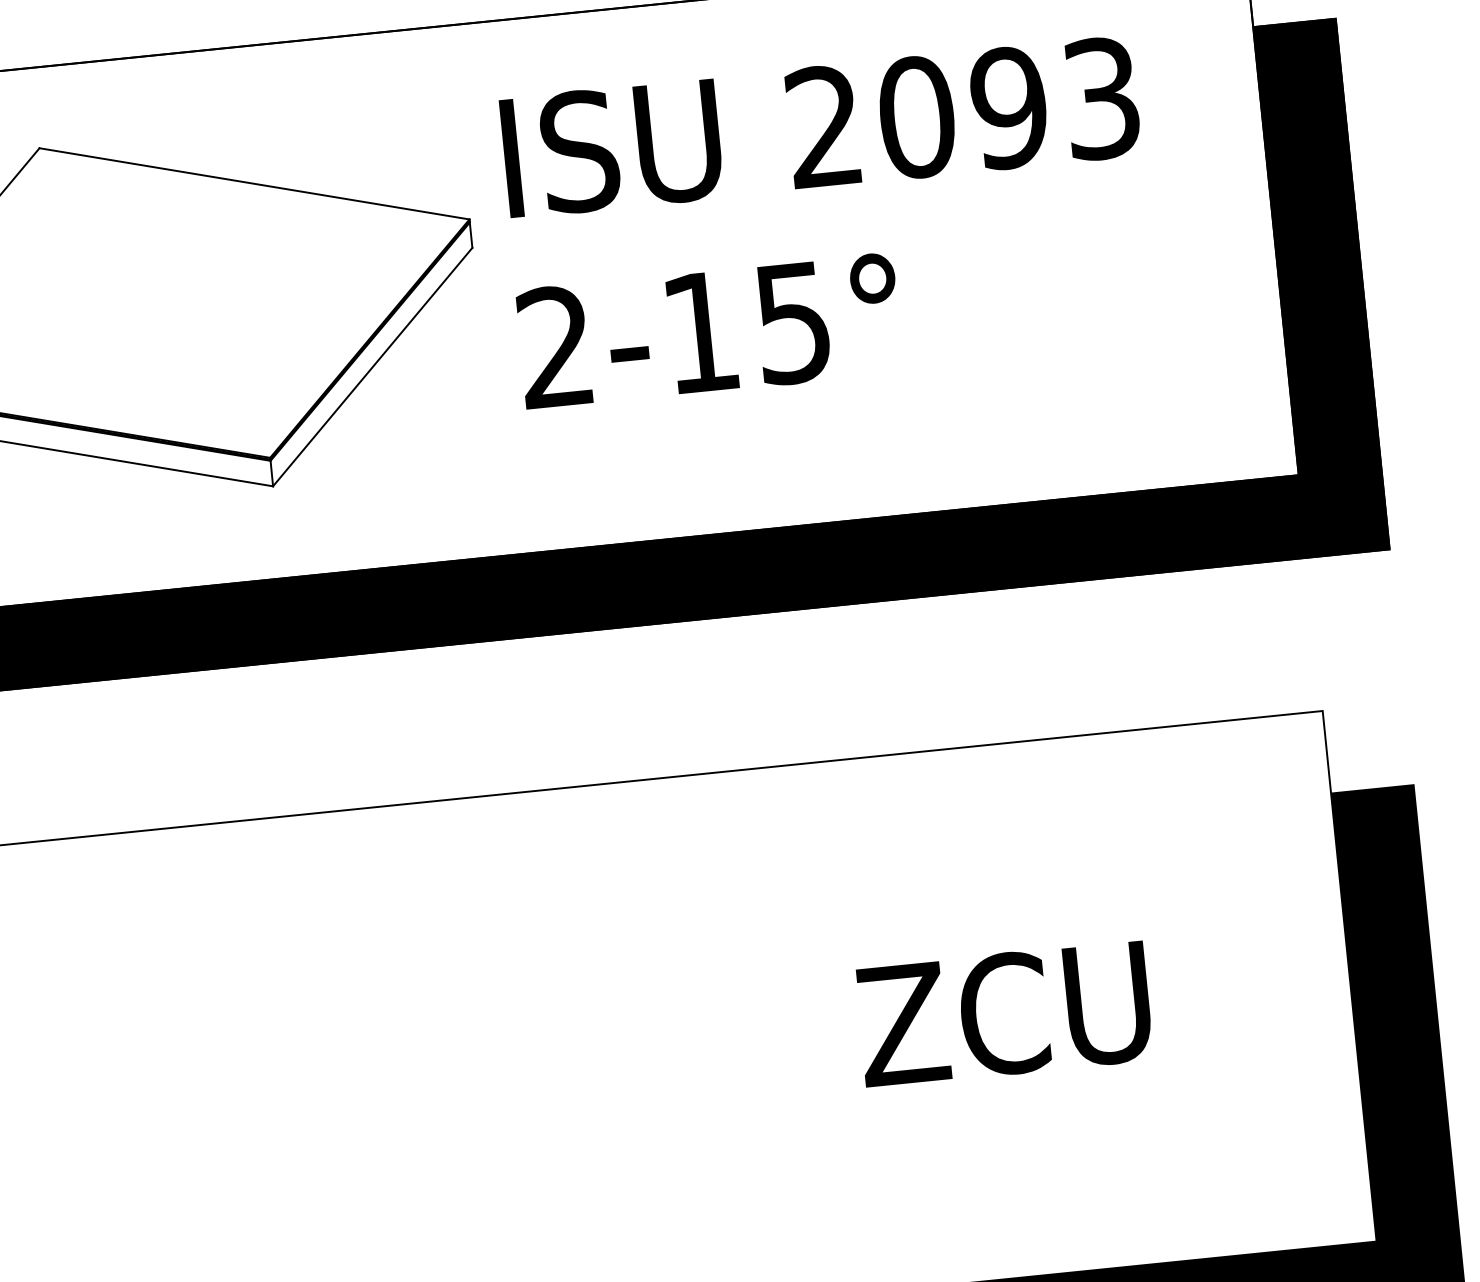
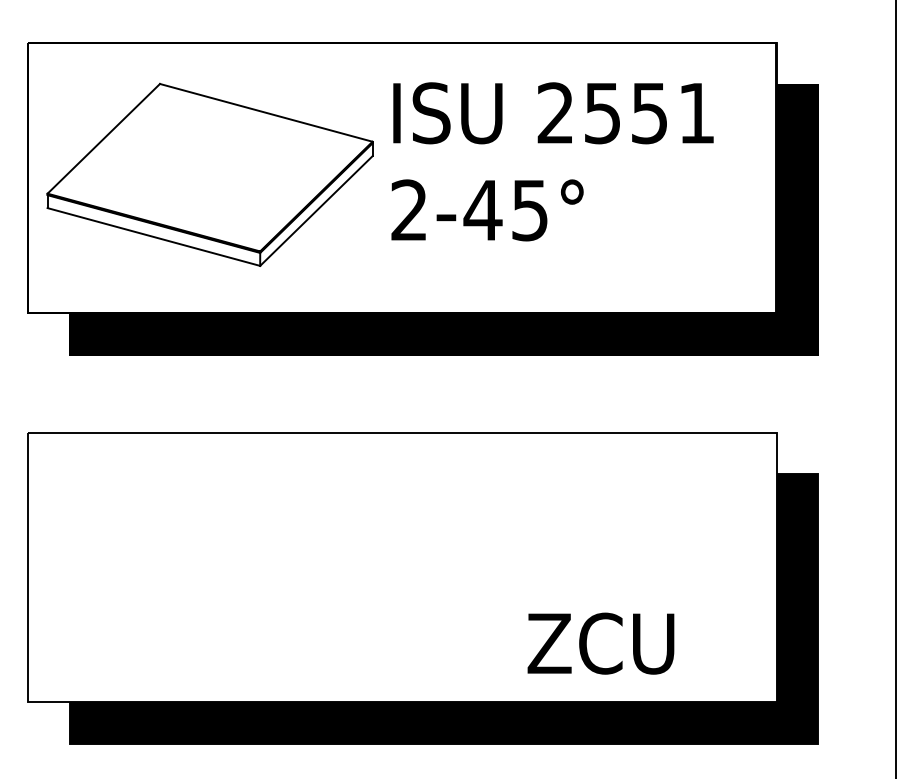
text: (1008, 108) -> (649, 113), 2093 -> 2551
text: (699, 332) -> (482, 210), 2-15° -> 2-45°
text: (1003, 1013) -> (600, 643), moved

